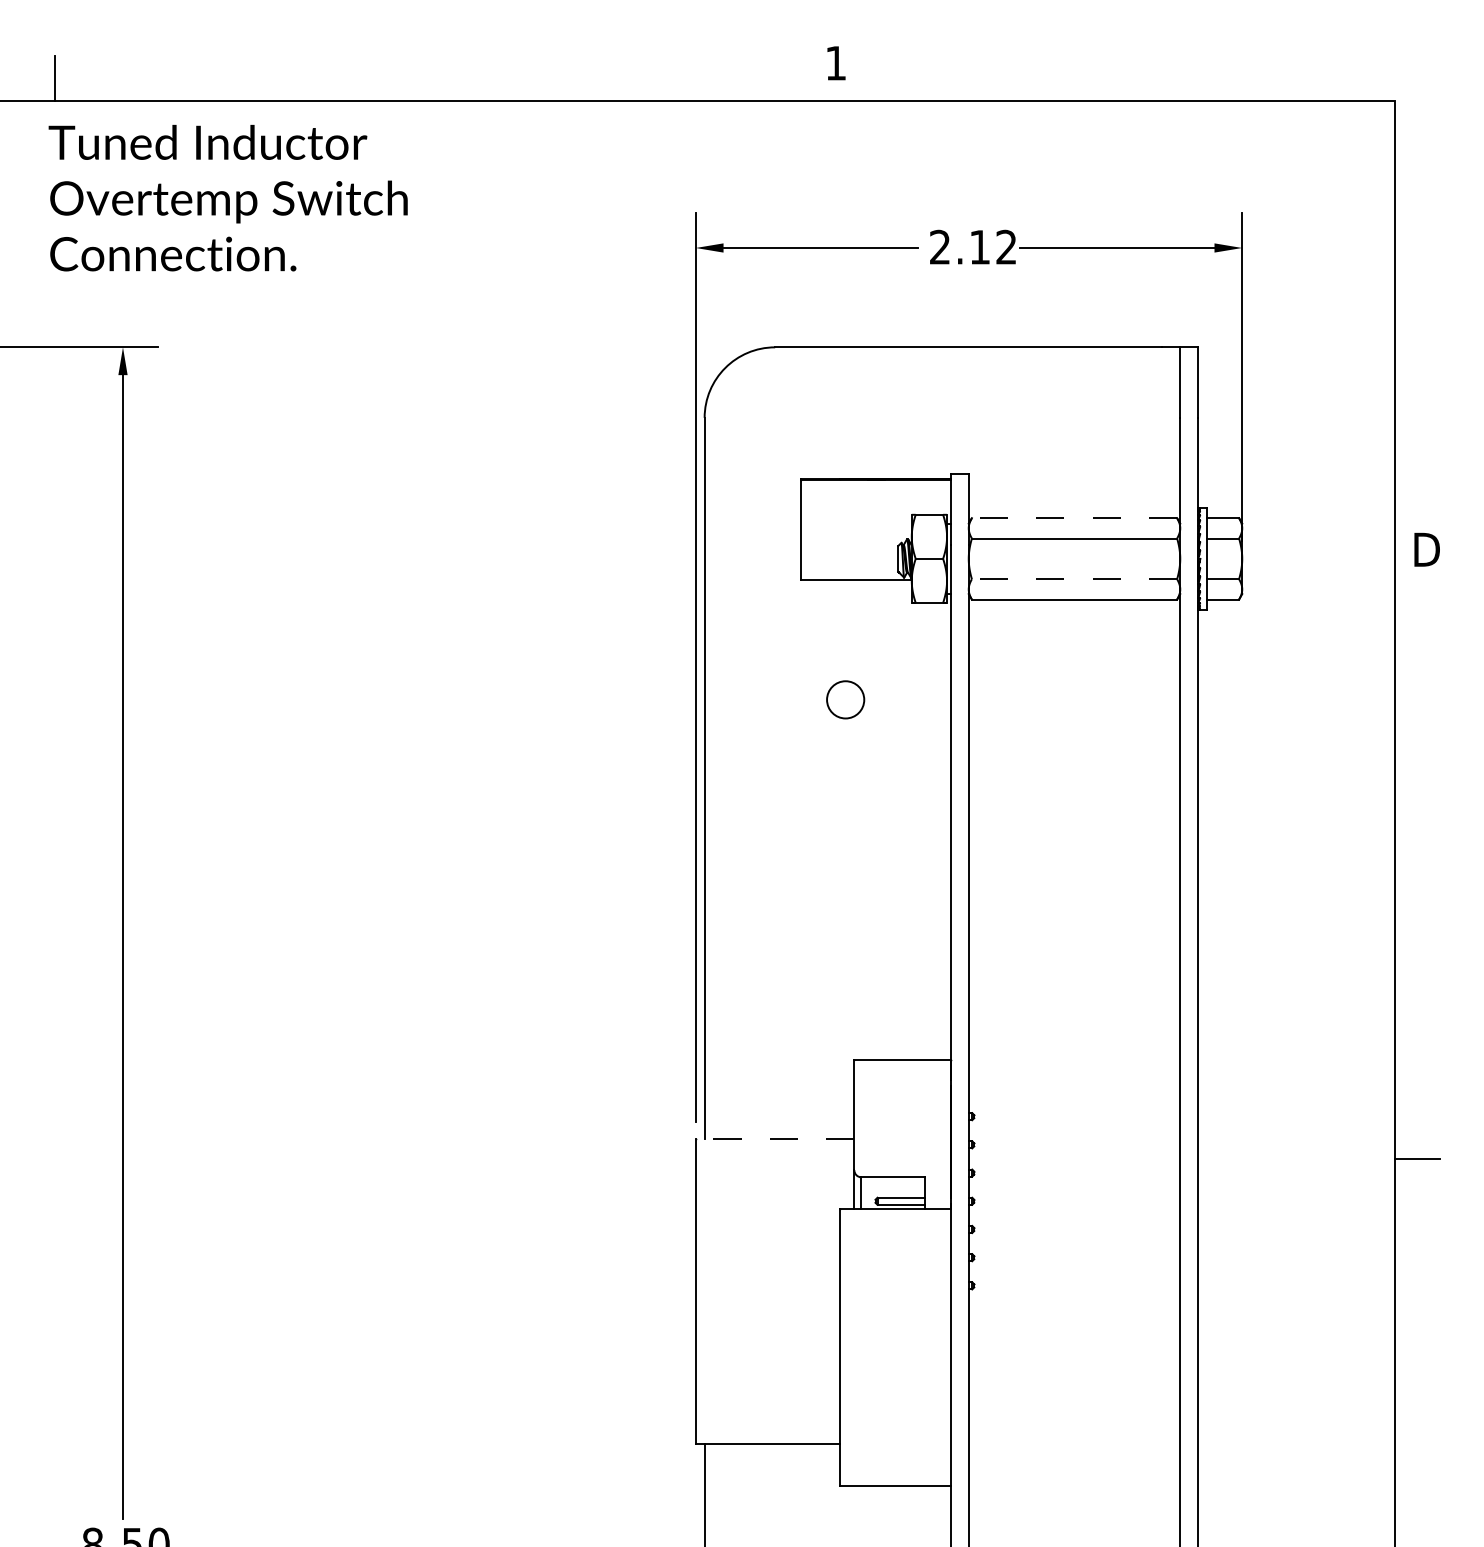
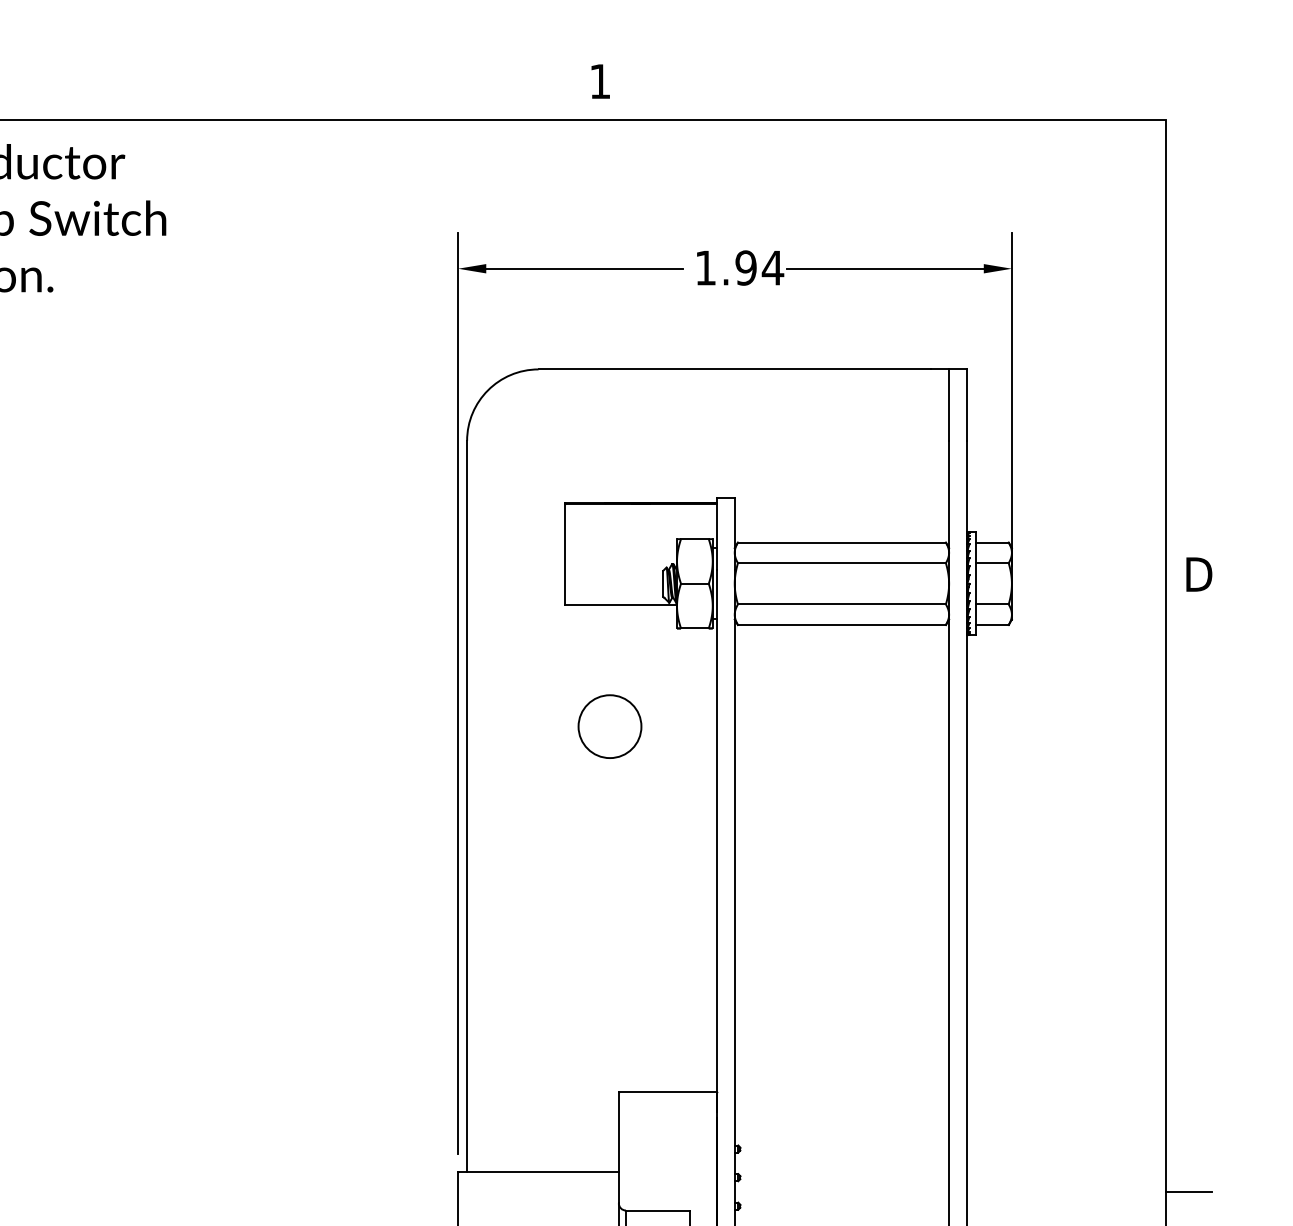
text: (973, 246) -> (739, 267), 2.12 -> 1.94
line: (1074, 518) -> (841, 542), dashed -> solid
line: (1074, 579) -> (841, 604), dashed -> solid
circle: (845, 699) -> (609, 726), size x1.67
line: (774, 1139) -> (537, 1172), dashed -> solid

